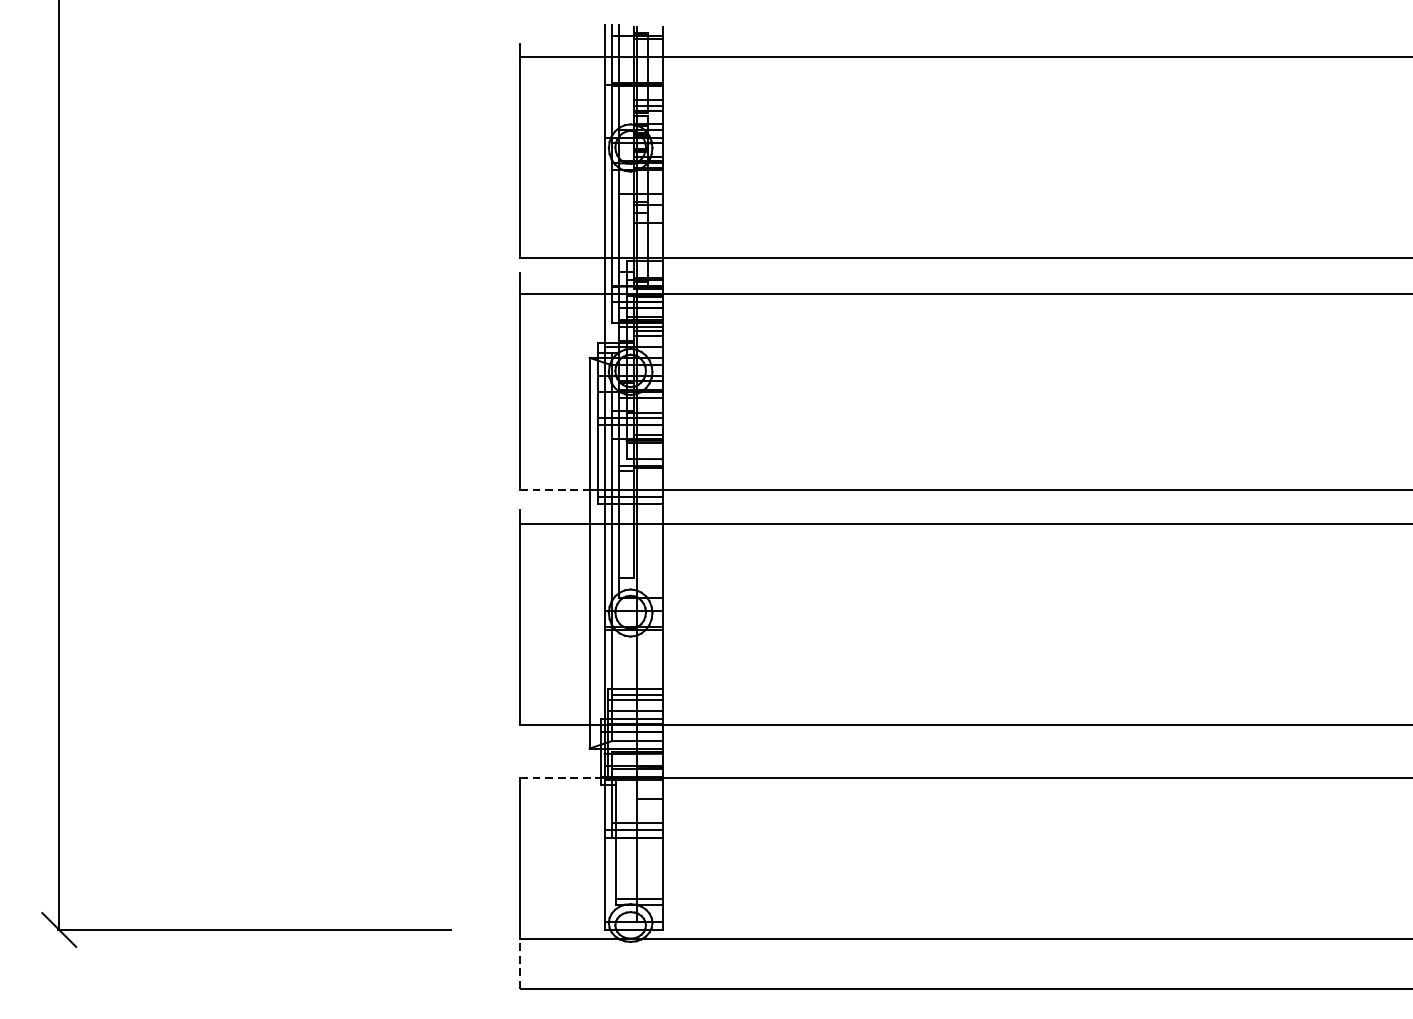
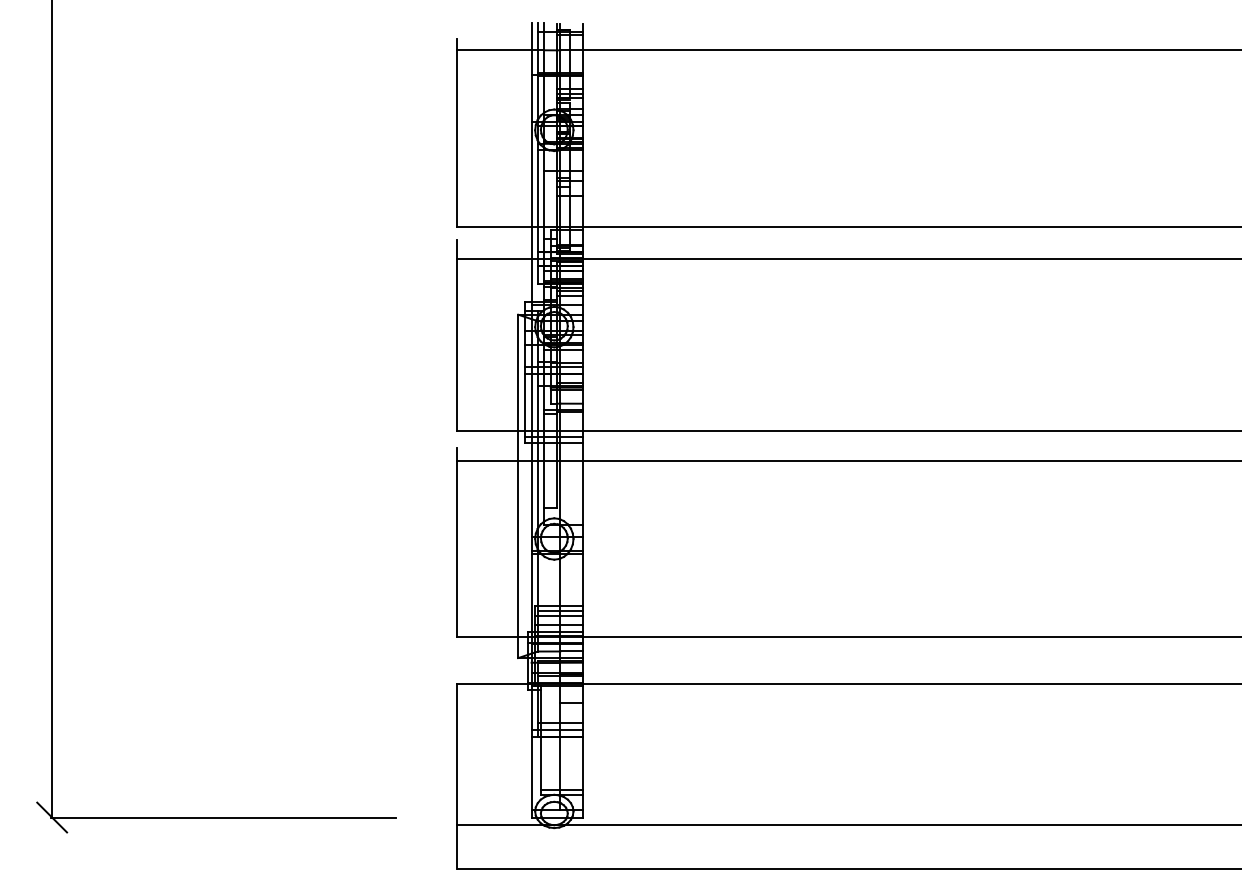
line: (554, 490) -> (487, 431), dashed -> solid
line: (560, 778) -> (492, 684), dashed -> solid
line: (520, 964) -> (457, 847), dashed -> solid

